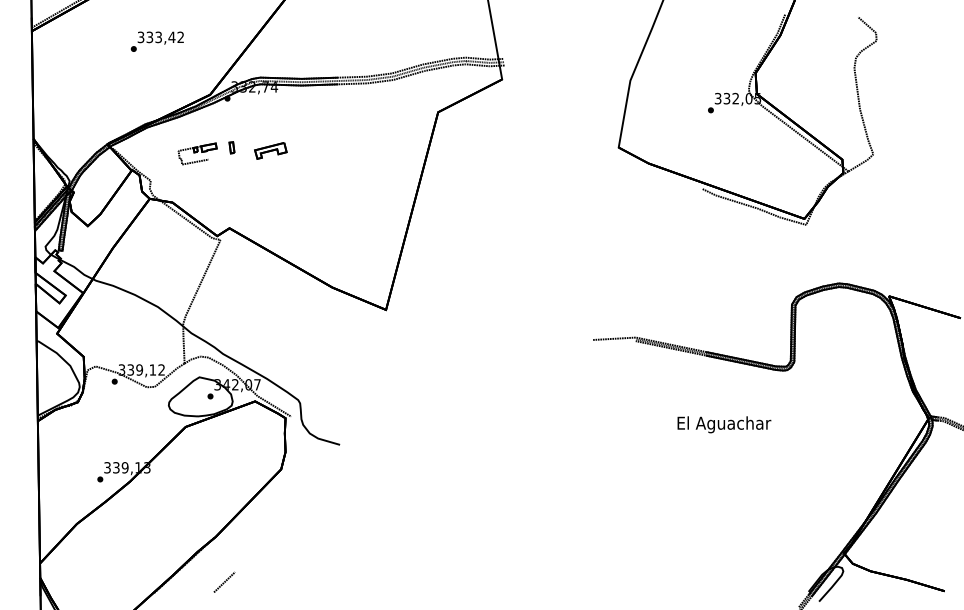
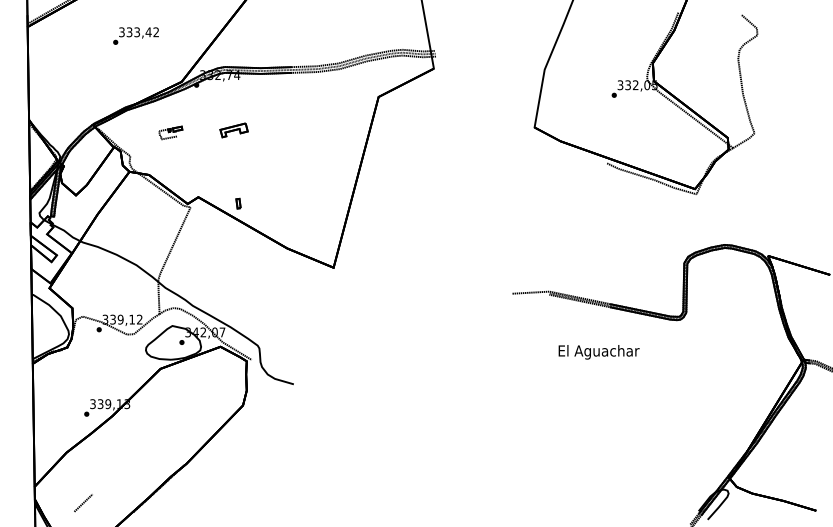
part: (231, 147) -> (238, 203), moved
part: (197, 153) -> (170, 132), size x0.7
text: (724, 424) -> (599, 352), moved
line: (224, 581) -> (83, 502), moved

